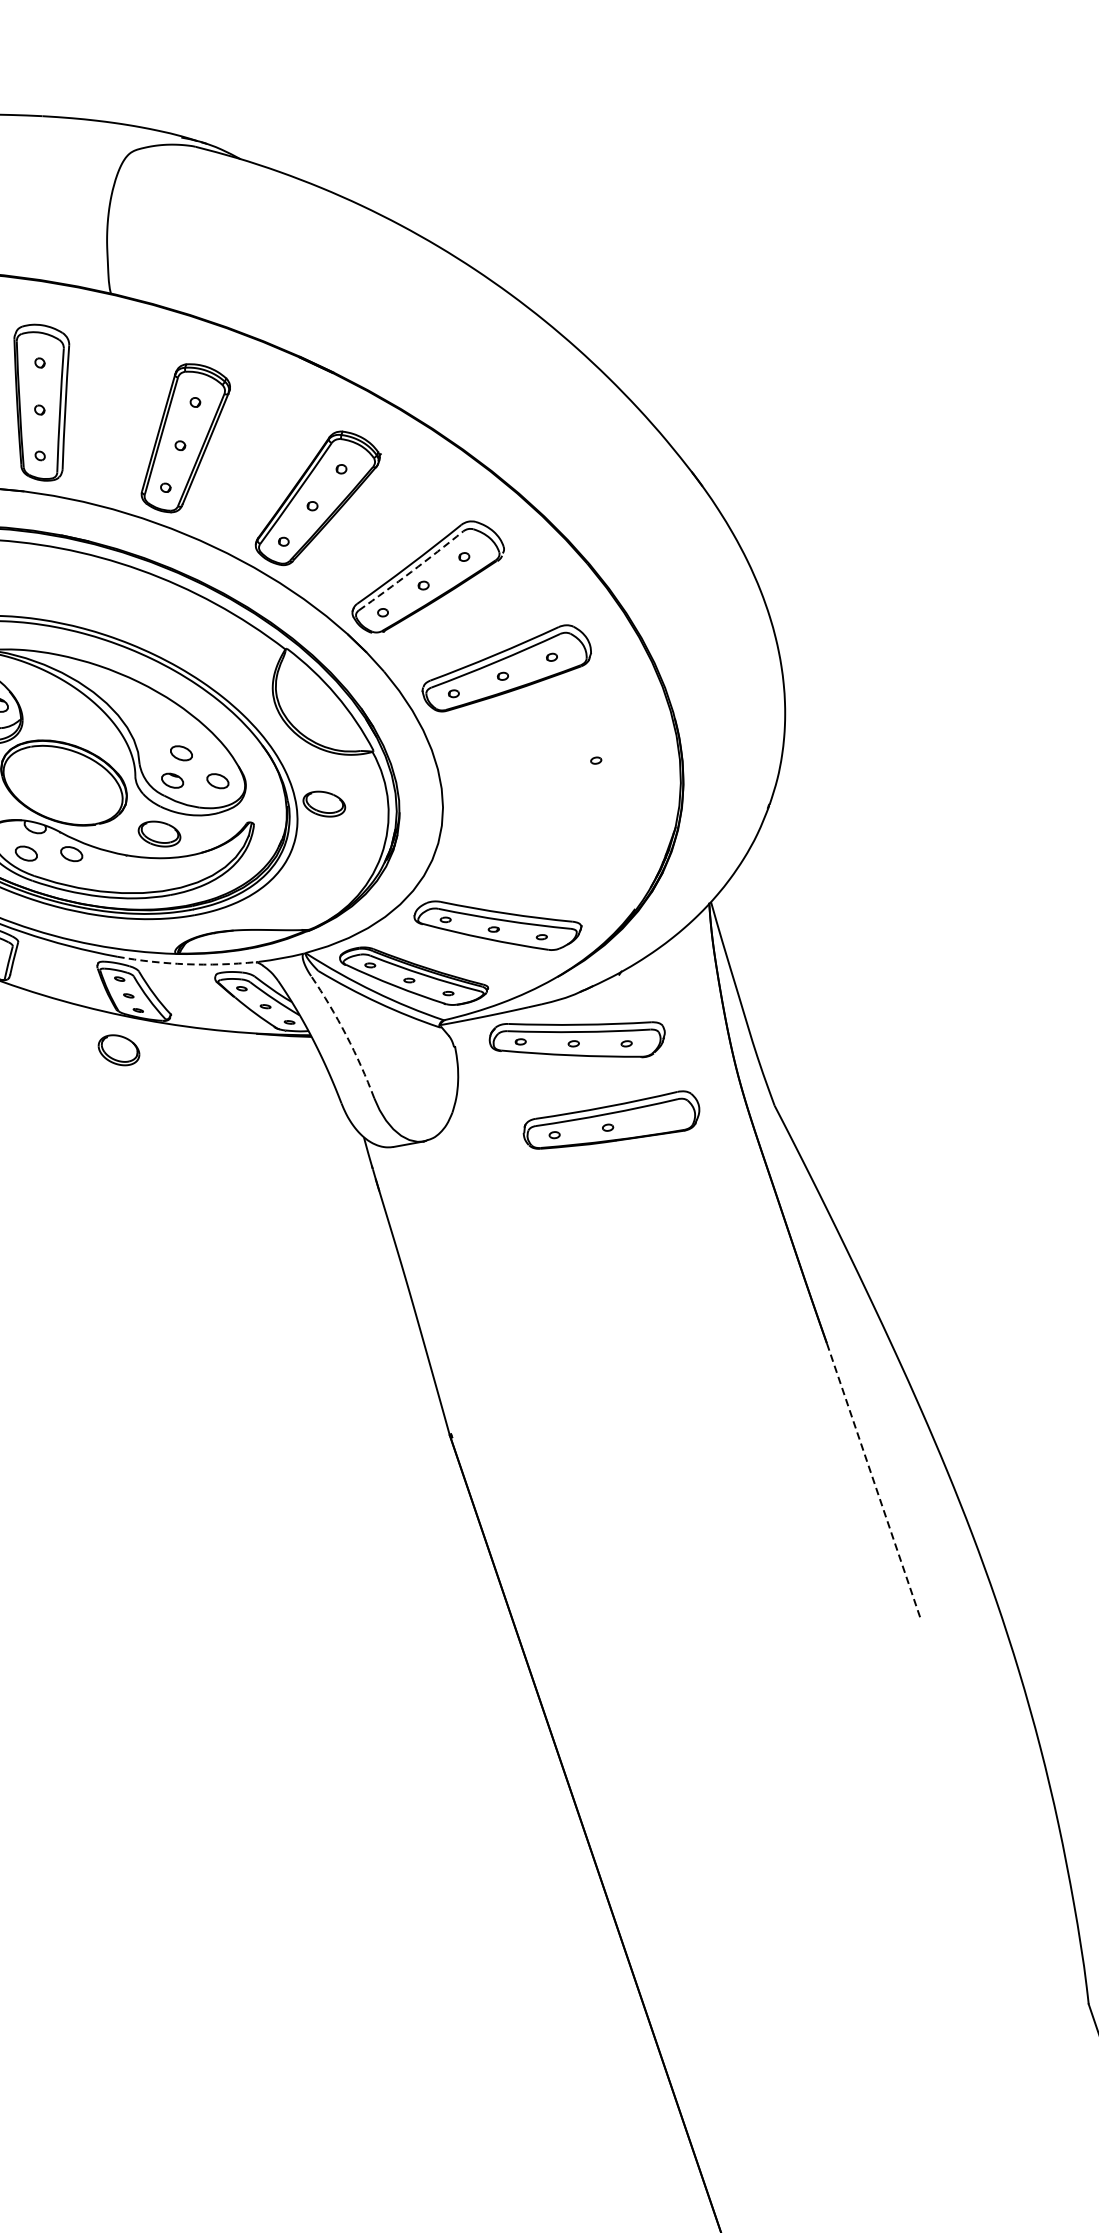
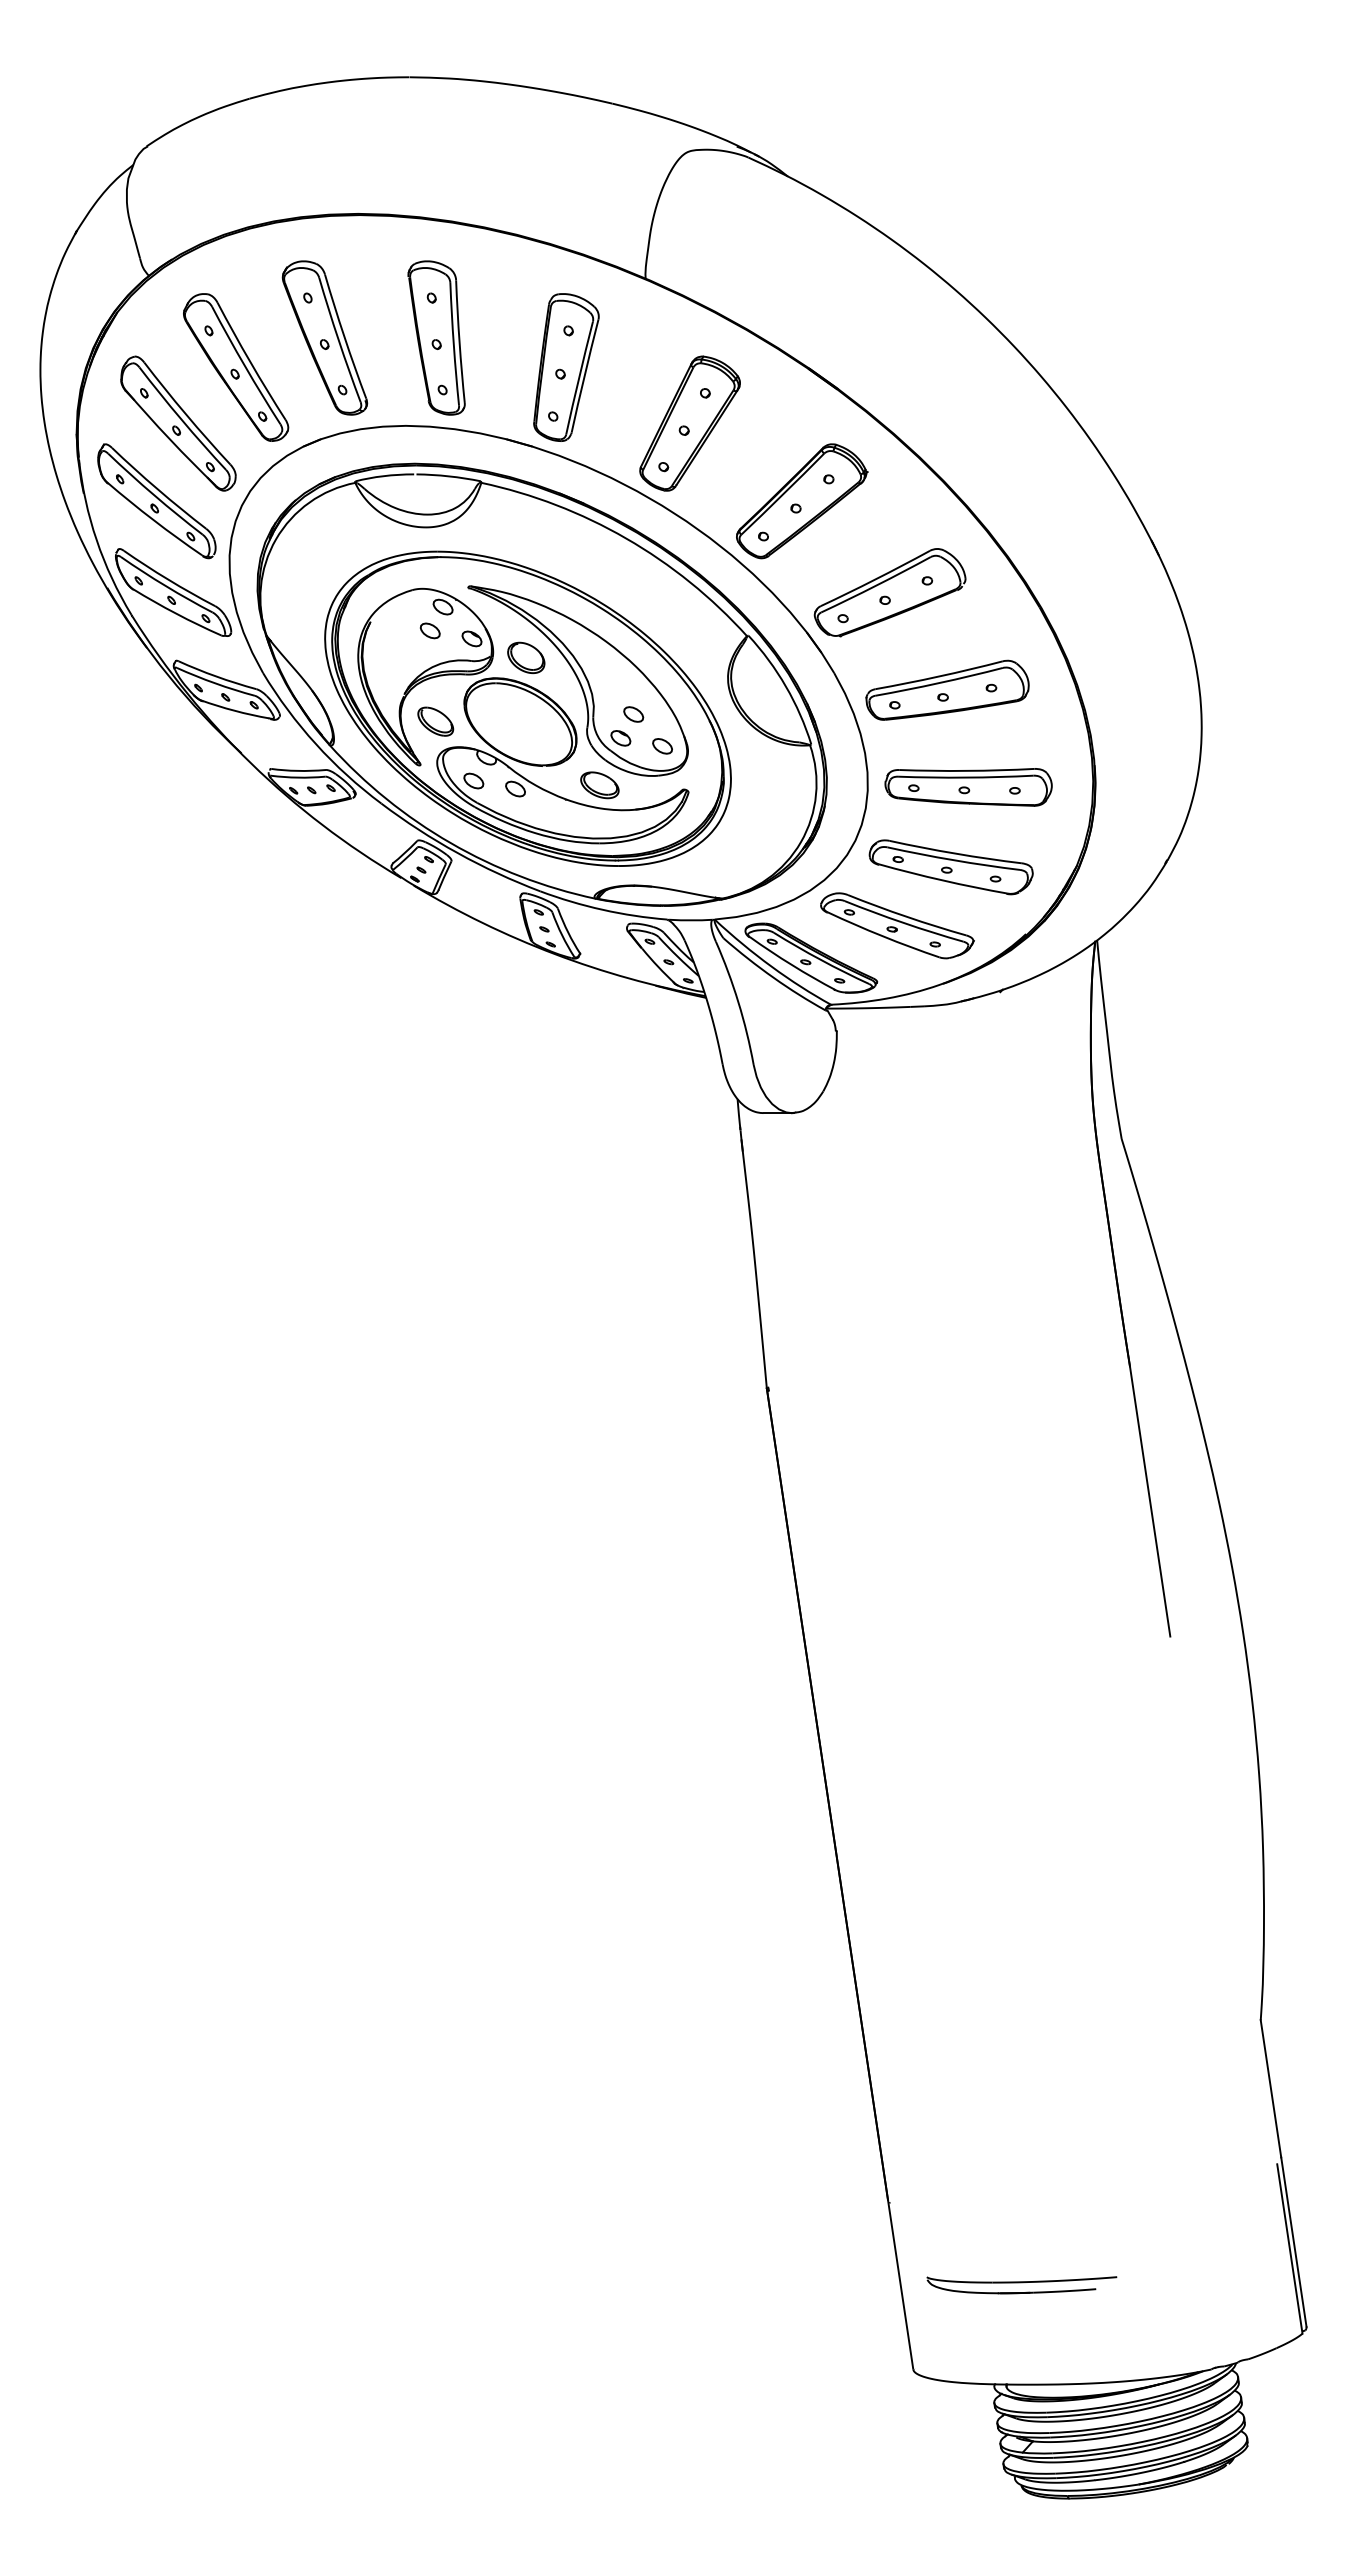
arc: (411, 571) -> (876, 585), dashed -> solid
part: (323, 804) -> (756, 785), removed
arc: (185, 963) -> (602, 909), dashed -> solid
arc: (346, 1035) -> (738, 1002), dashed -> solid
part: (577, 1040) -> (950, 867), moved
part: (119, 1049) -> (526, 657), moved
part: (611, 1123) -> (968, 787), moved
line: (874, 1481) -> (1150, 1502), dashed -> solid

